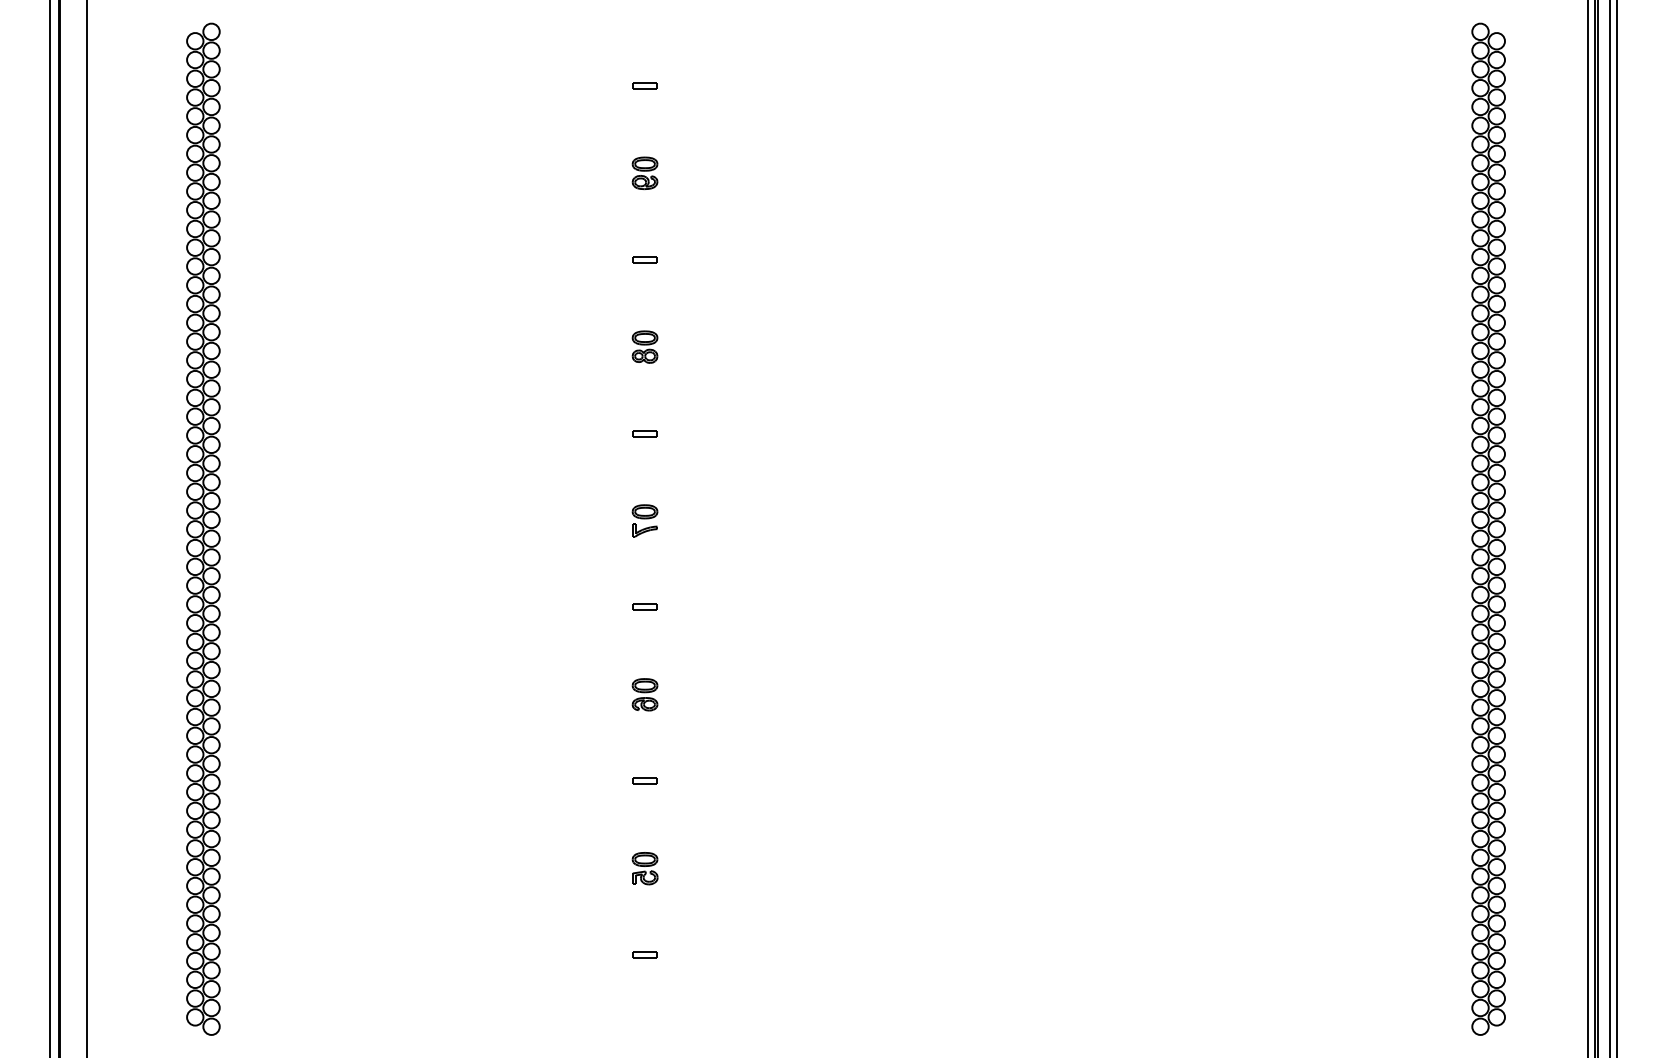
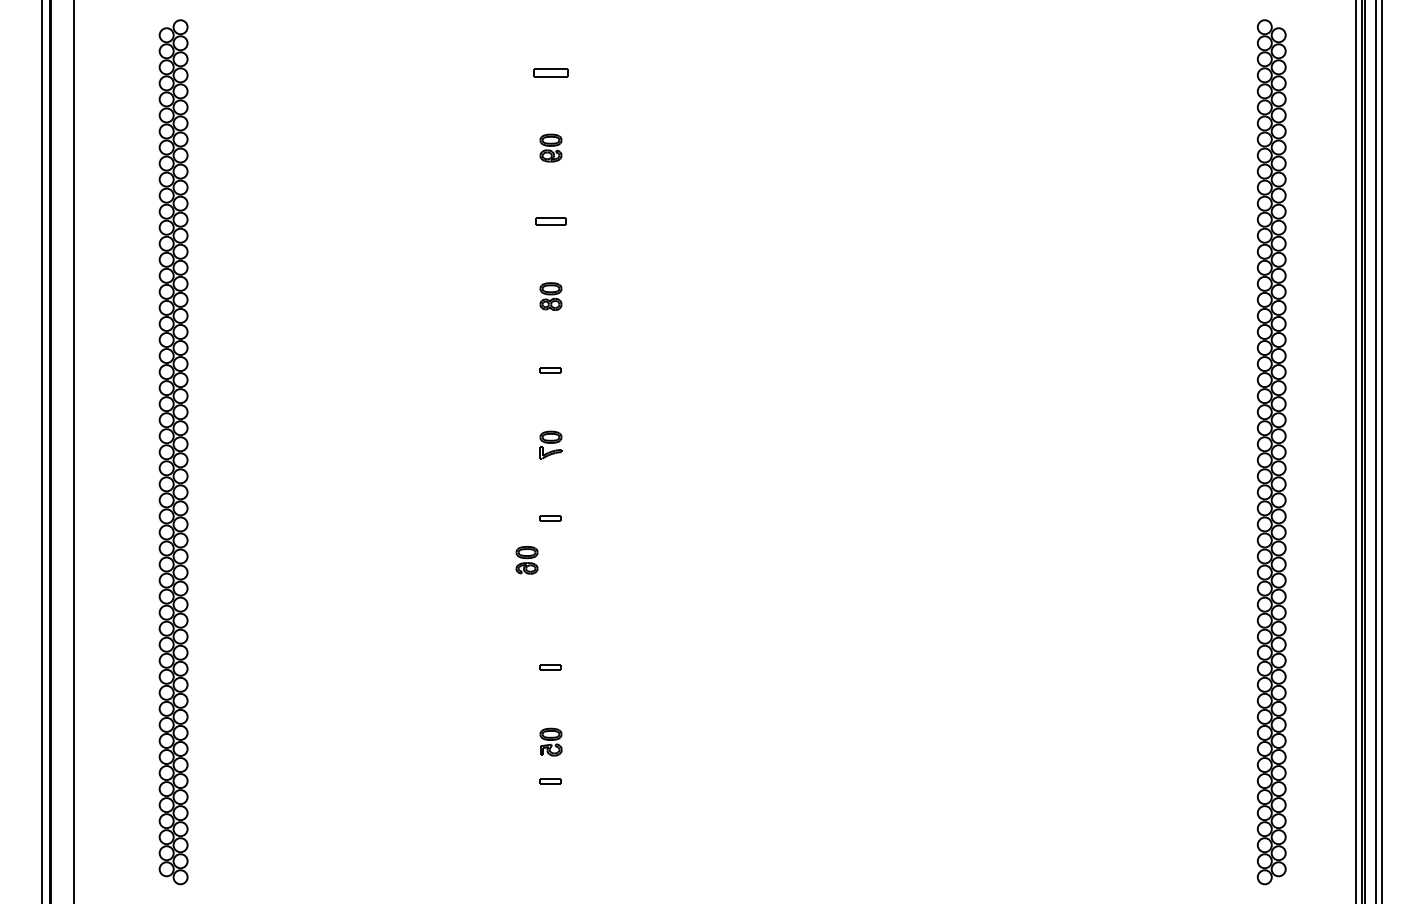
part: (644, 85) -> (550, 73), size x1.6
part: (644, 259) -> (550, 221), size x1.4
part: (644, 694) -> (526, 560), moved
part: (644, 954) -> (550, 781), moved

